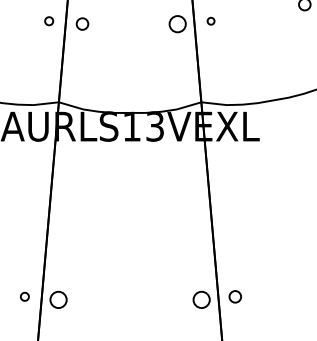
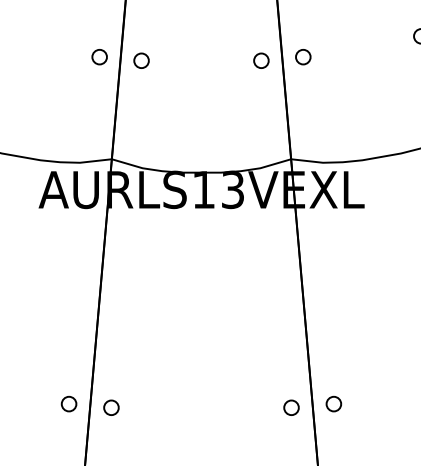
circle: (49, 21) -> (99, 57), size x1.43
circle: (211, 21) -> (303, 57), size x1.67
circle: (177, 23) -> (261, 60), size x0.71
circle: (24, 296) -> (68, 403), size x1.43
circle: (58, 299) -> (111, 407), size x0.71
circle: (201, 299) -> (291, 407), size x0.71

